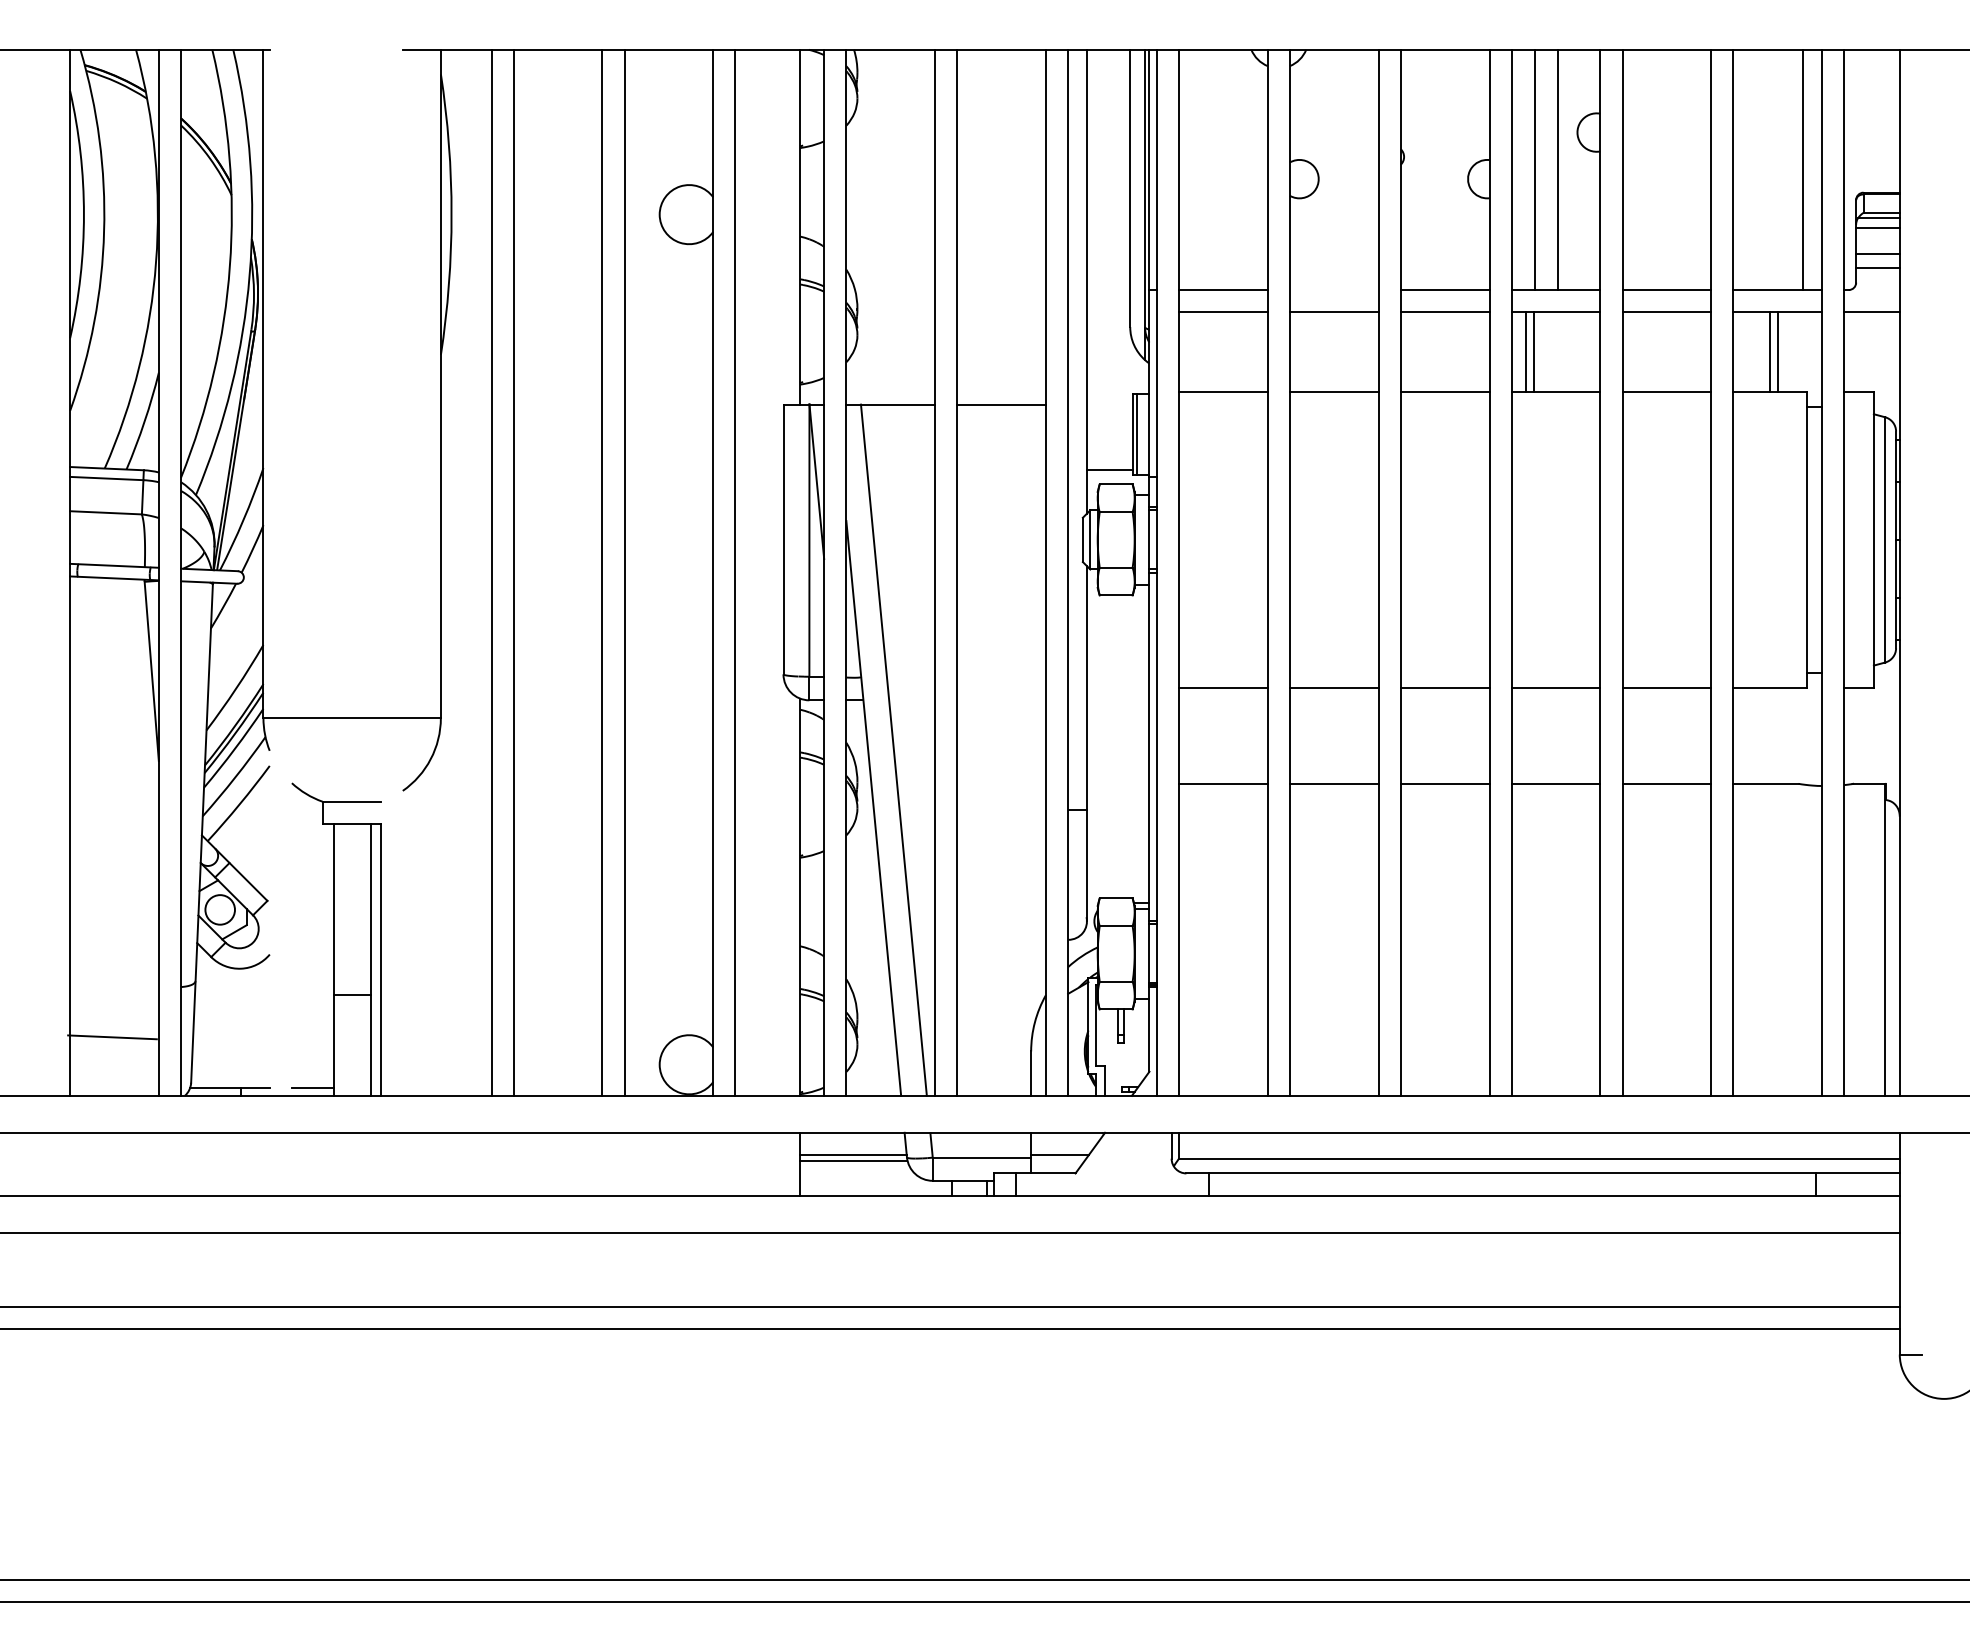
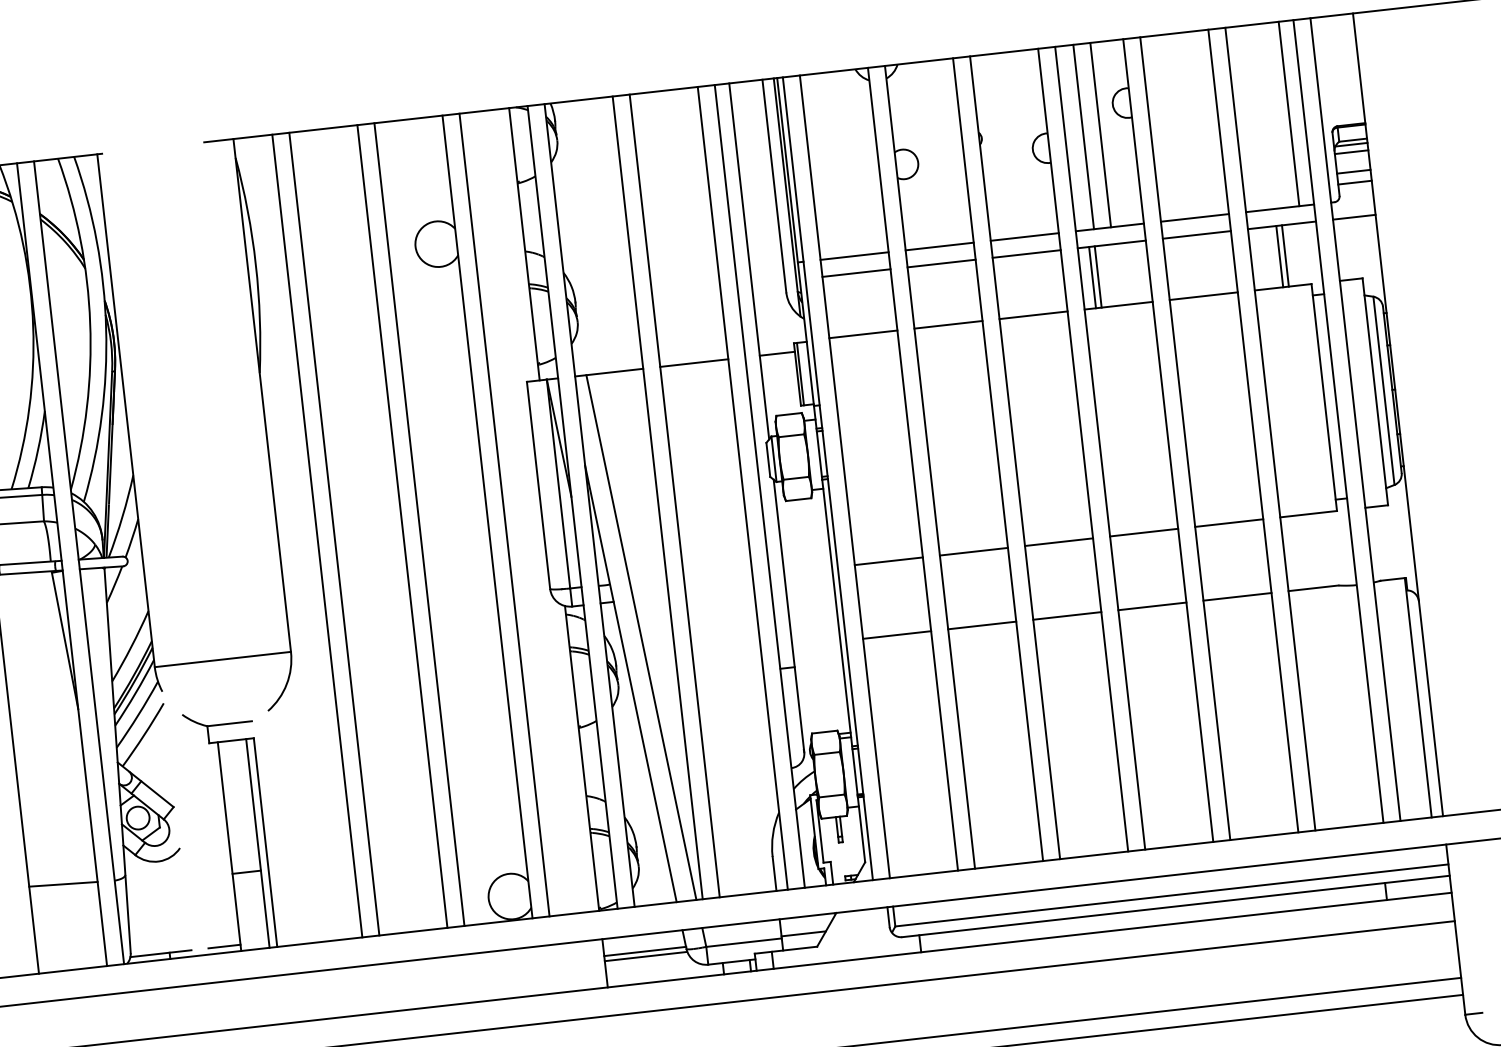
line: (1333, 290) -> (939, 246), added
line: (1109, 469) -> (777, 353), moved
line: (112, 1037) -> (63, 884), moved

